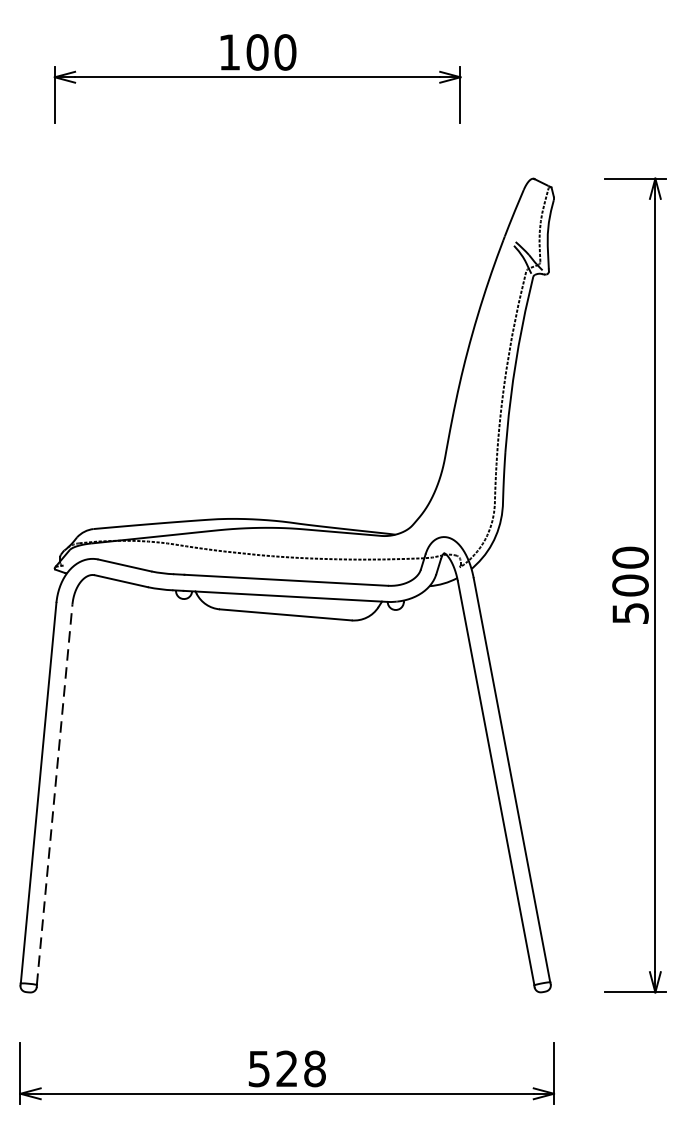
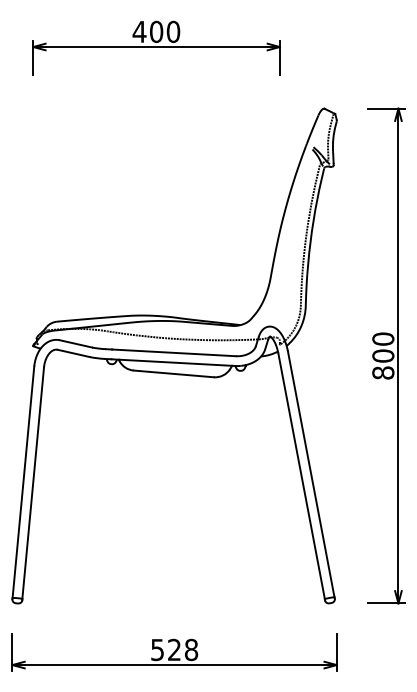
text: (229, 51) -> (139, 31), 100 -> 400
text: (630, 612) -> (383, 372), 500 -> 800
line: (55, 793) -> (33, 482), dashed -> solid

